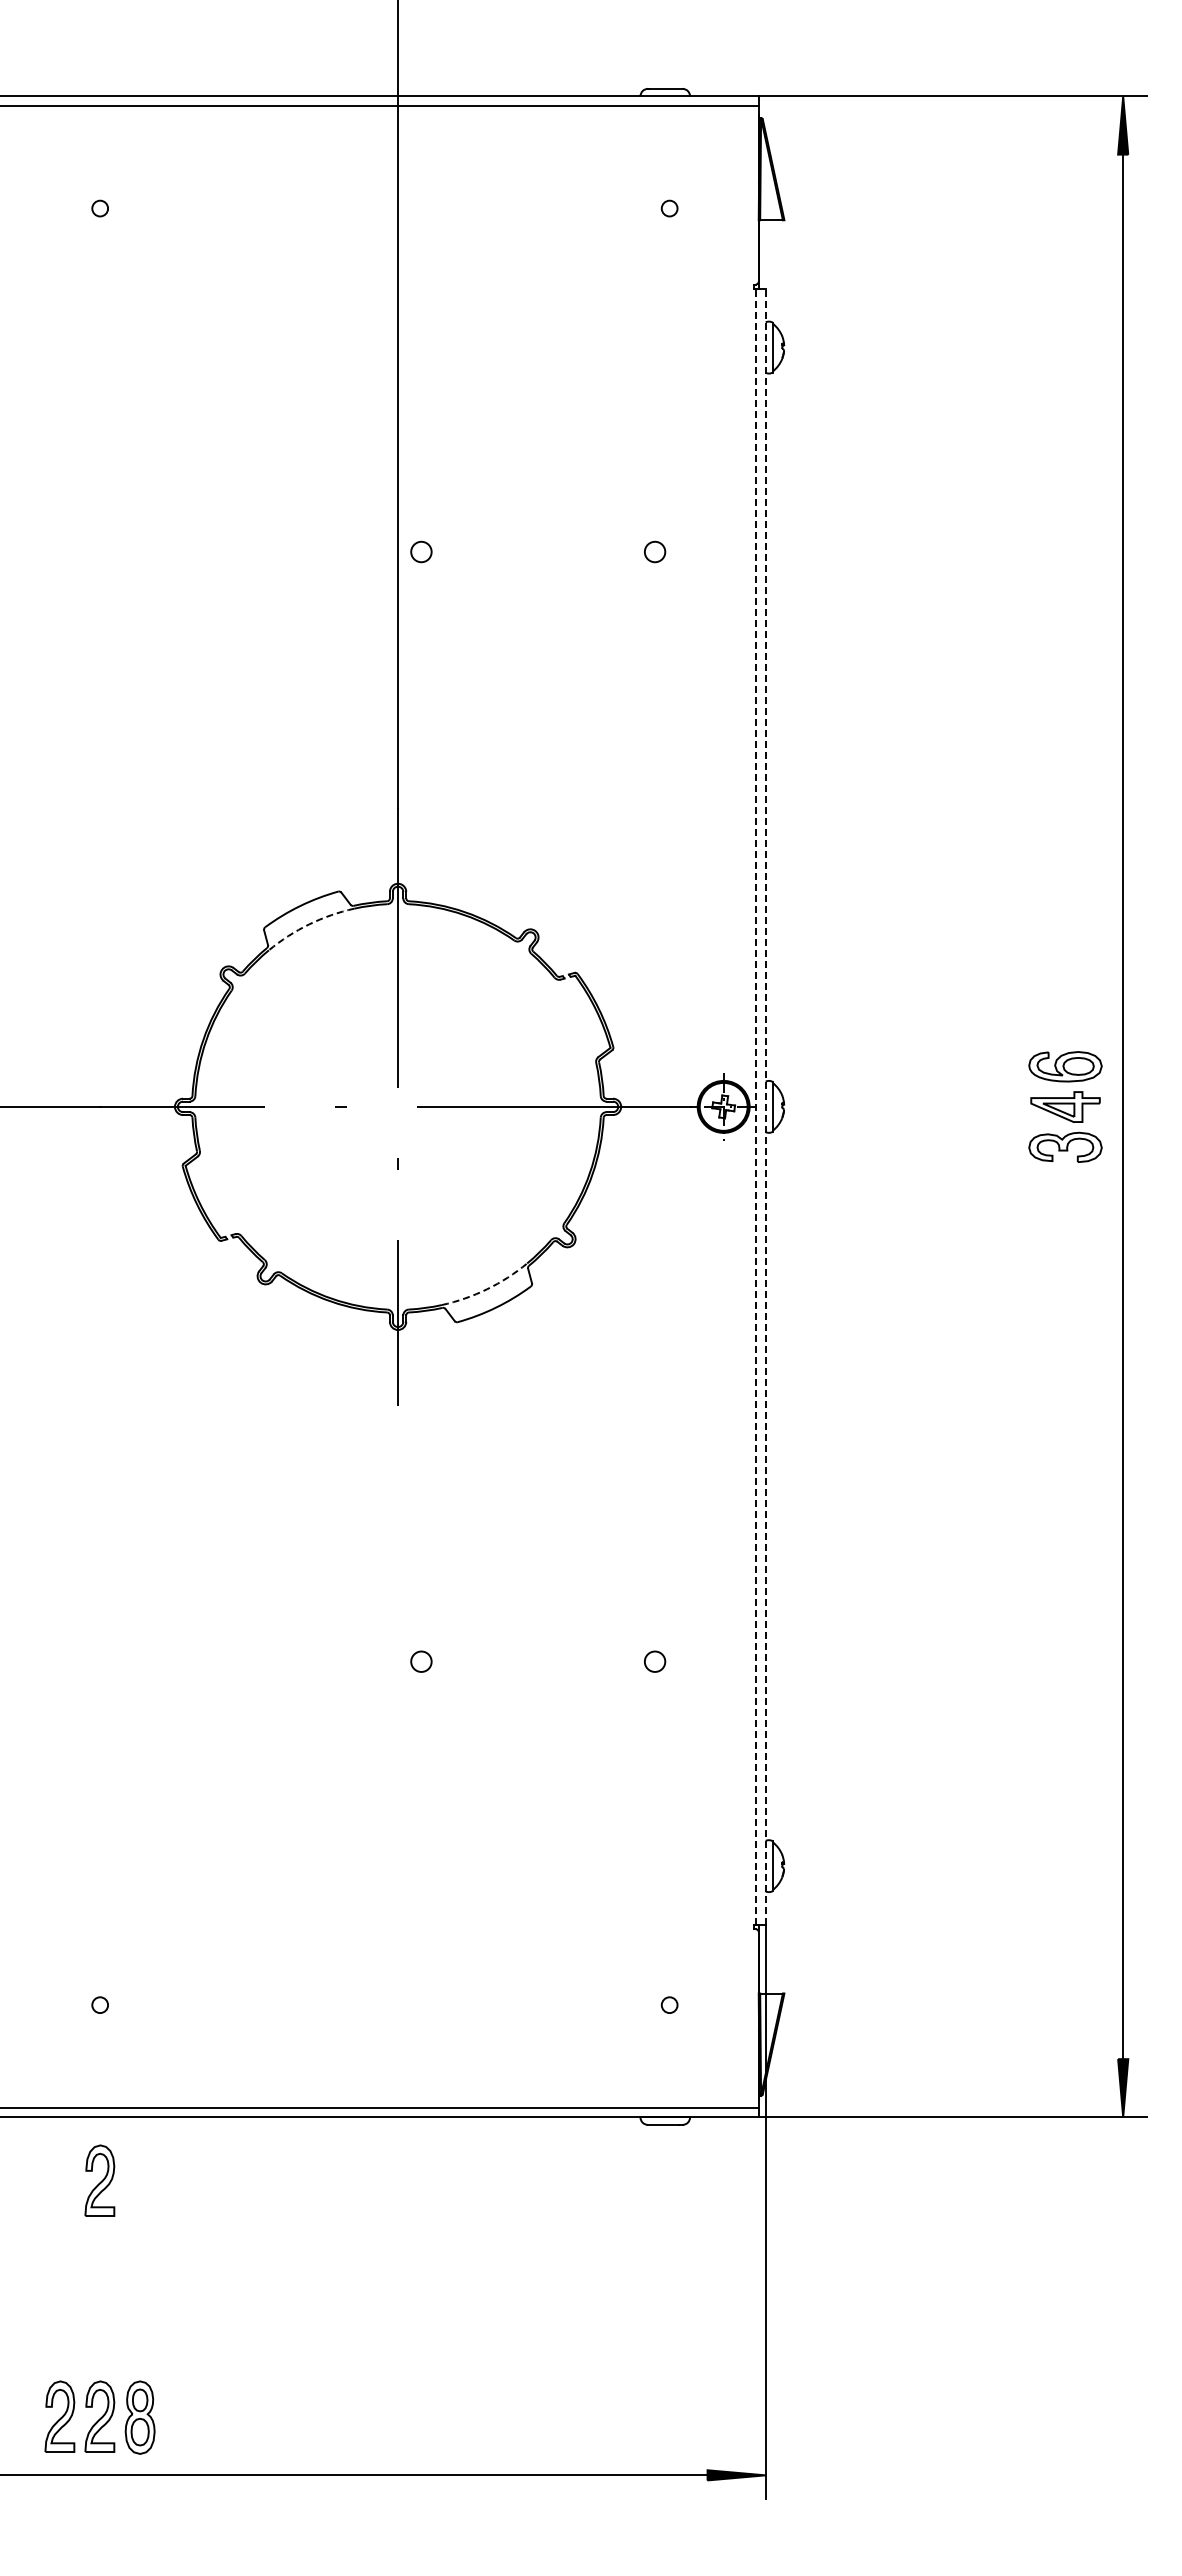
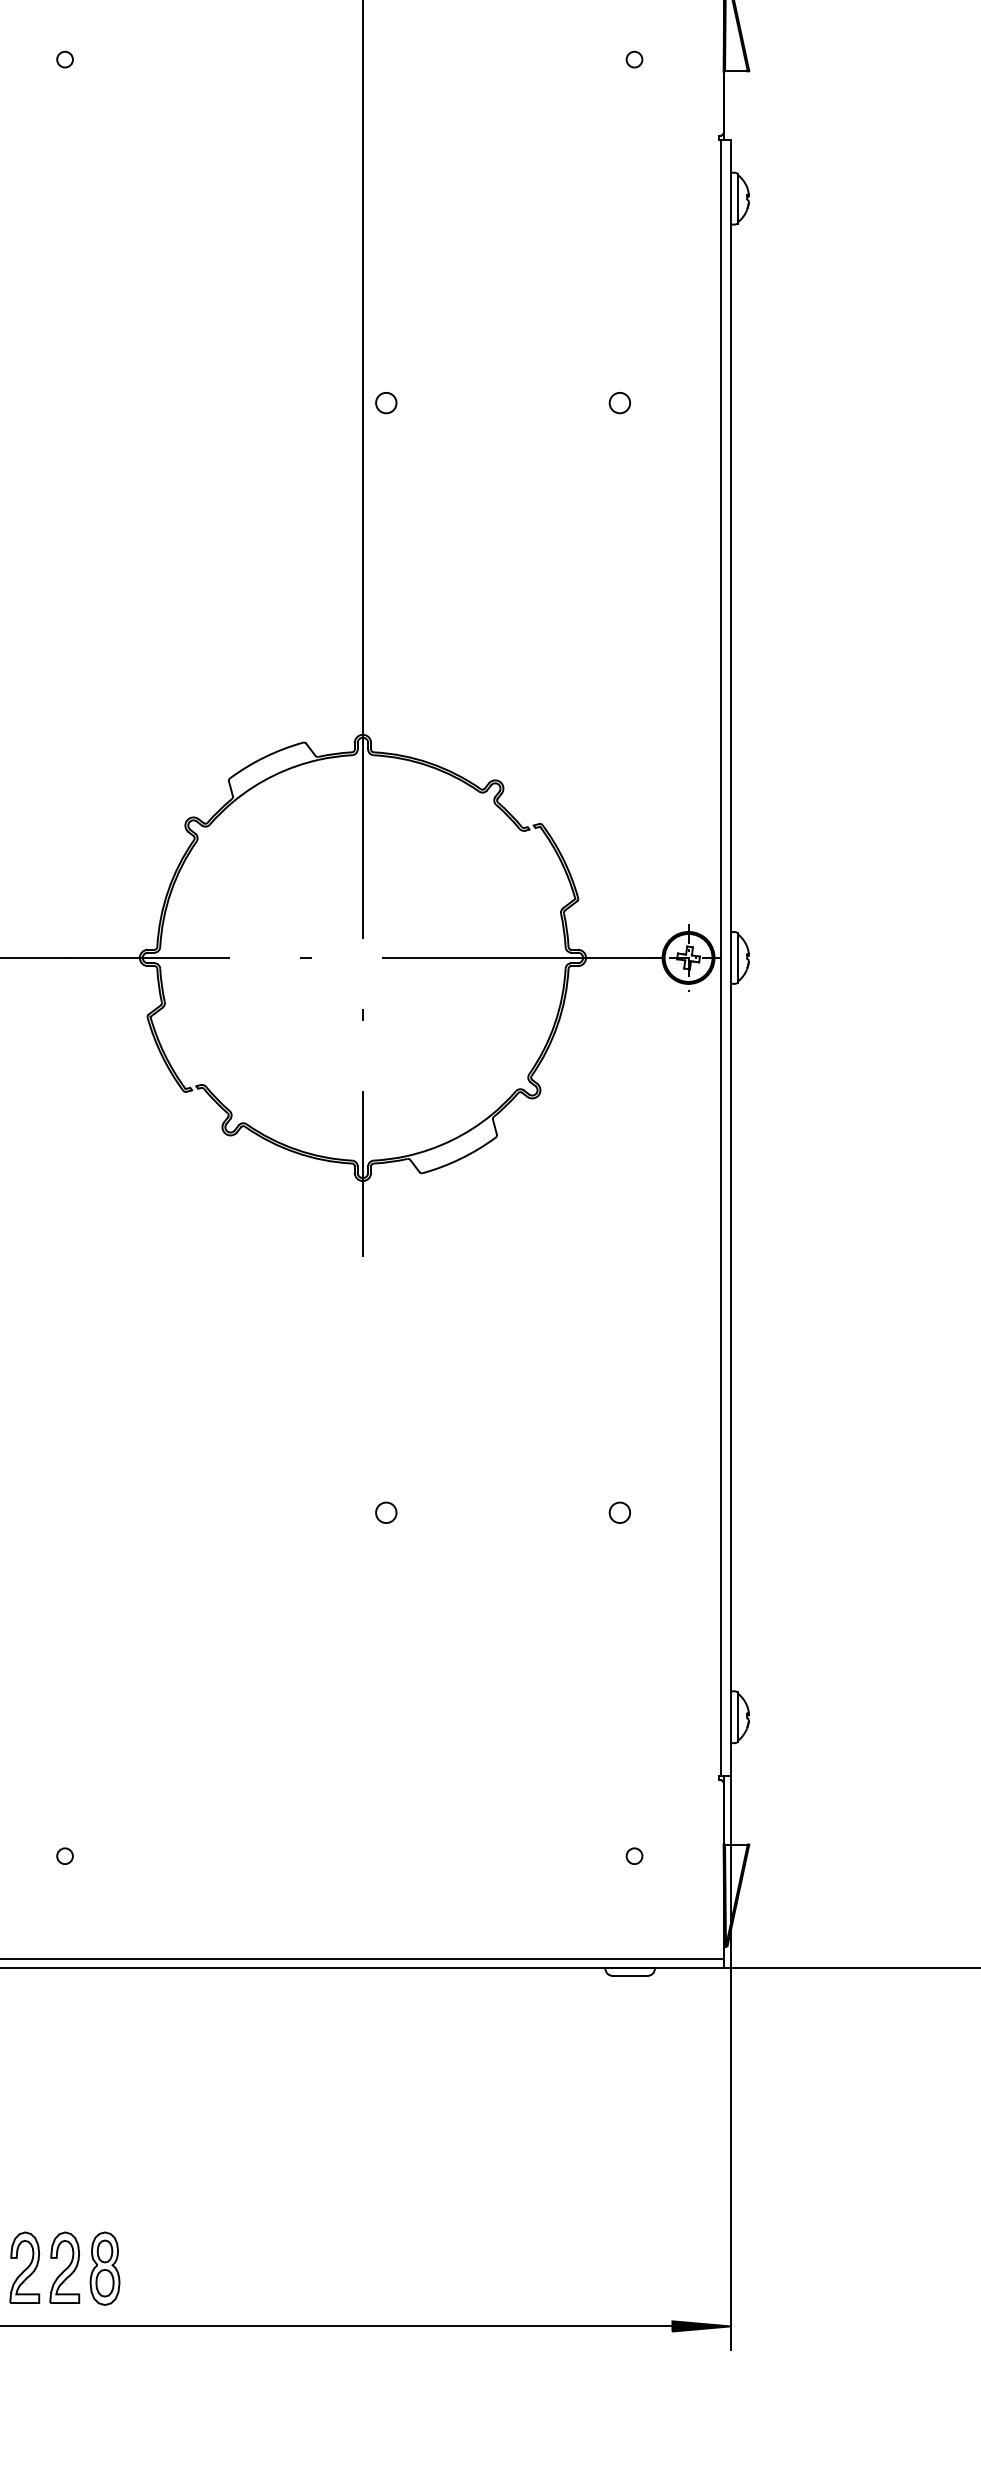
arc: (309, 924) -> (274, 775), dashed -> solid
line: (756, 1106) -> (721, 957), dashed -> solid
line: (765, 1106) -> (730, 957), dashed -> solid
arc: (487, 1289) -> (452, 1140), dashed -> solid
part: (99, 2180) -> (64, 2031), removed

